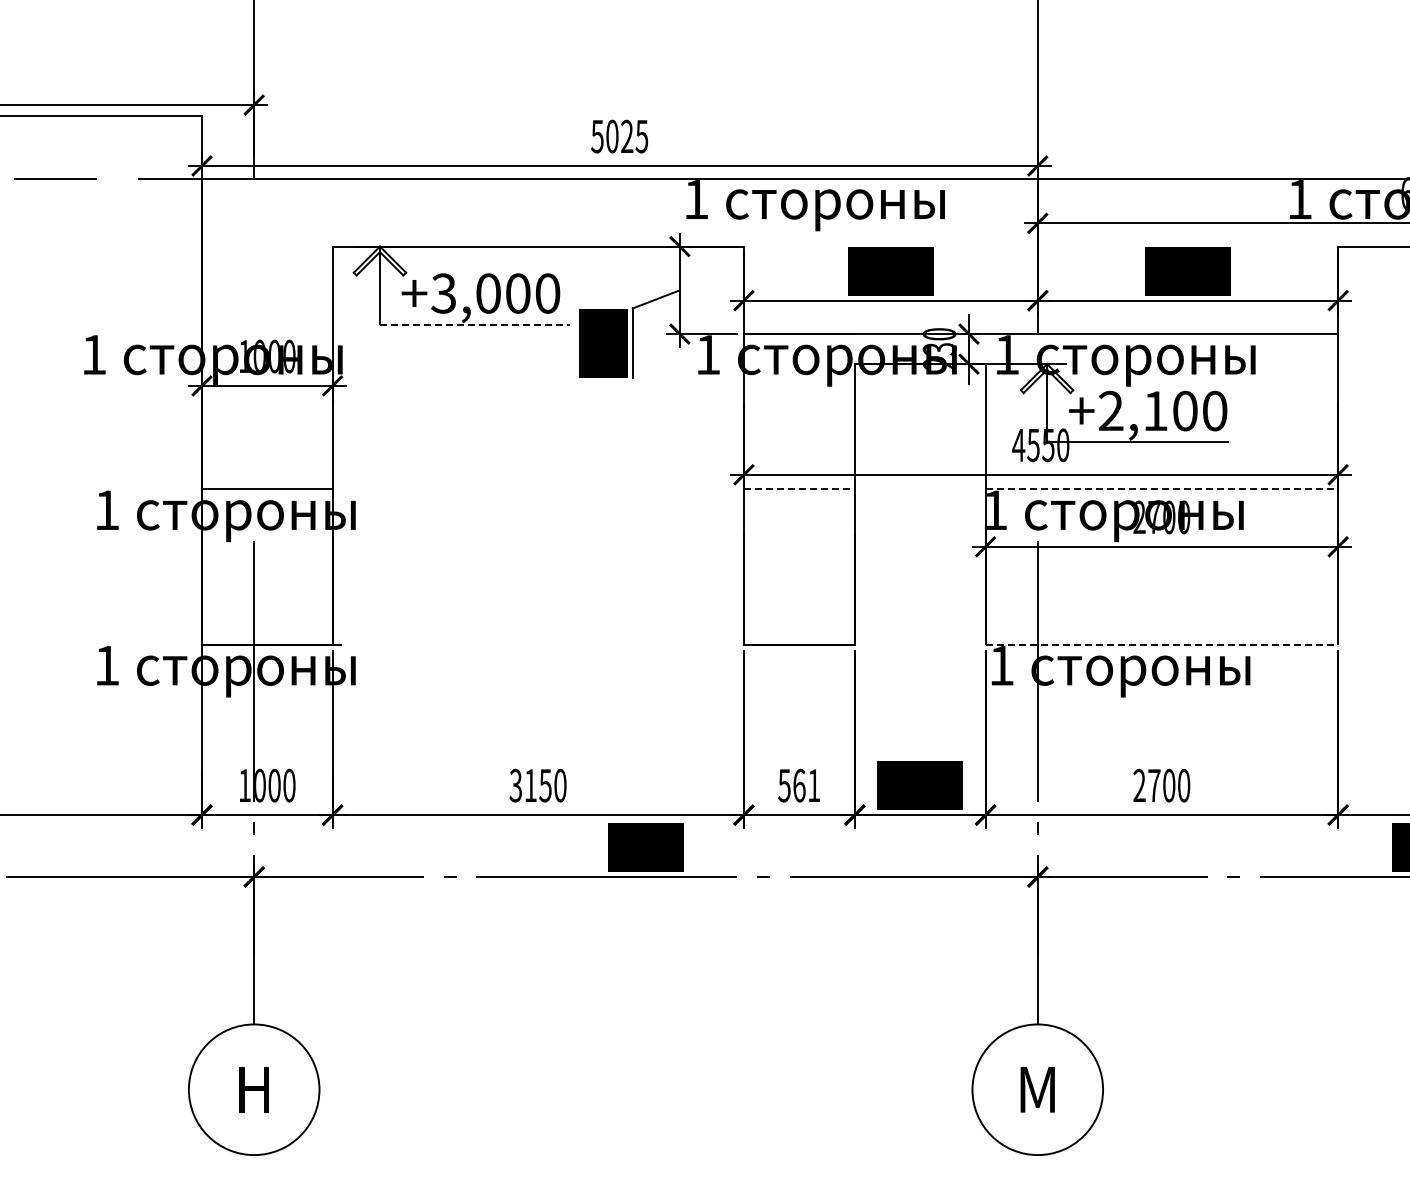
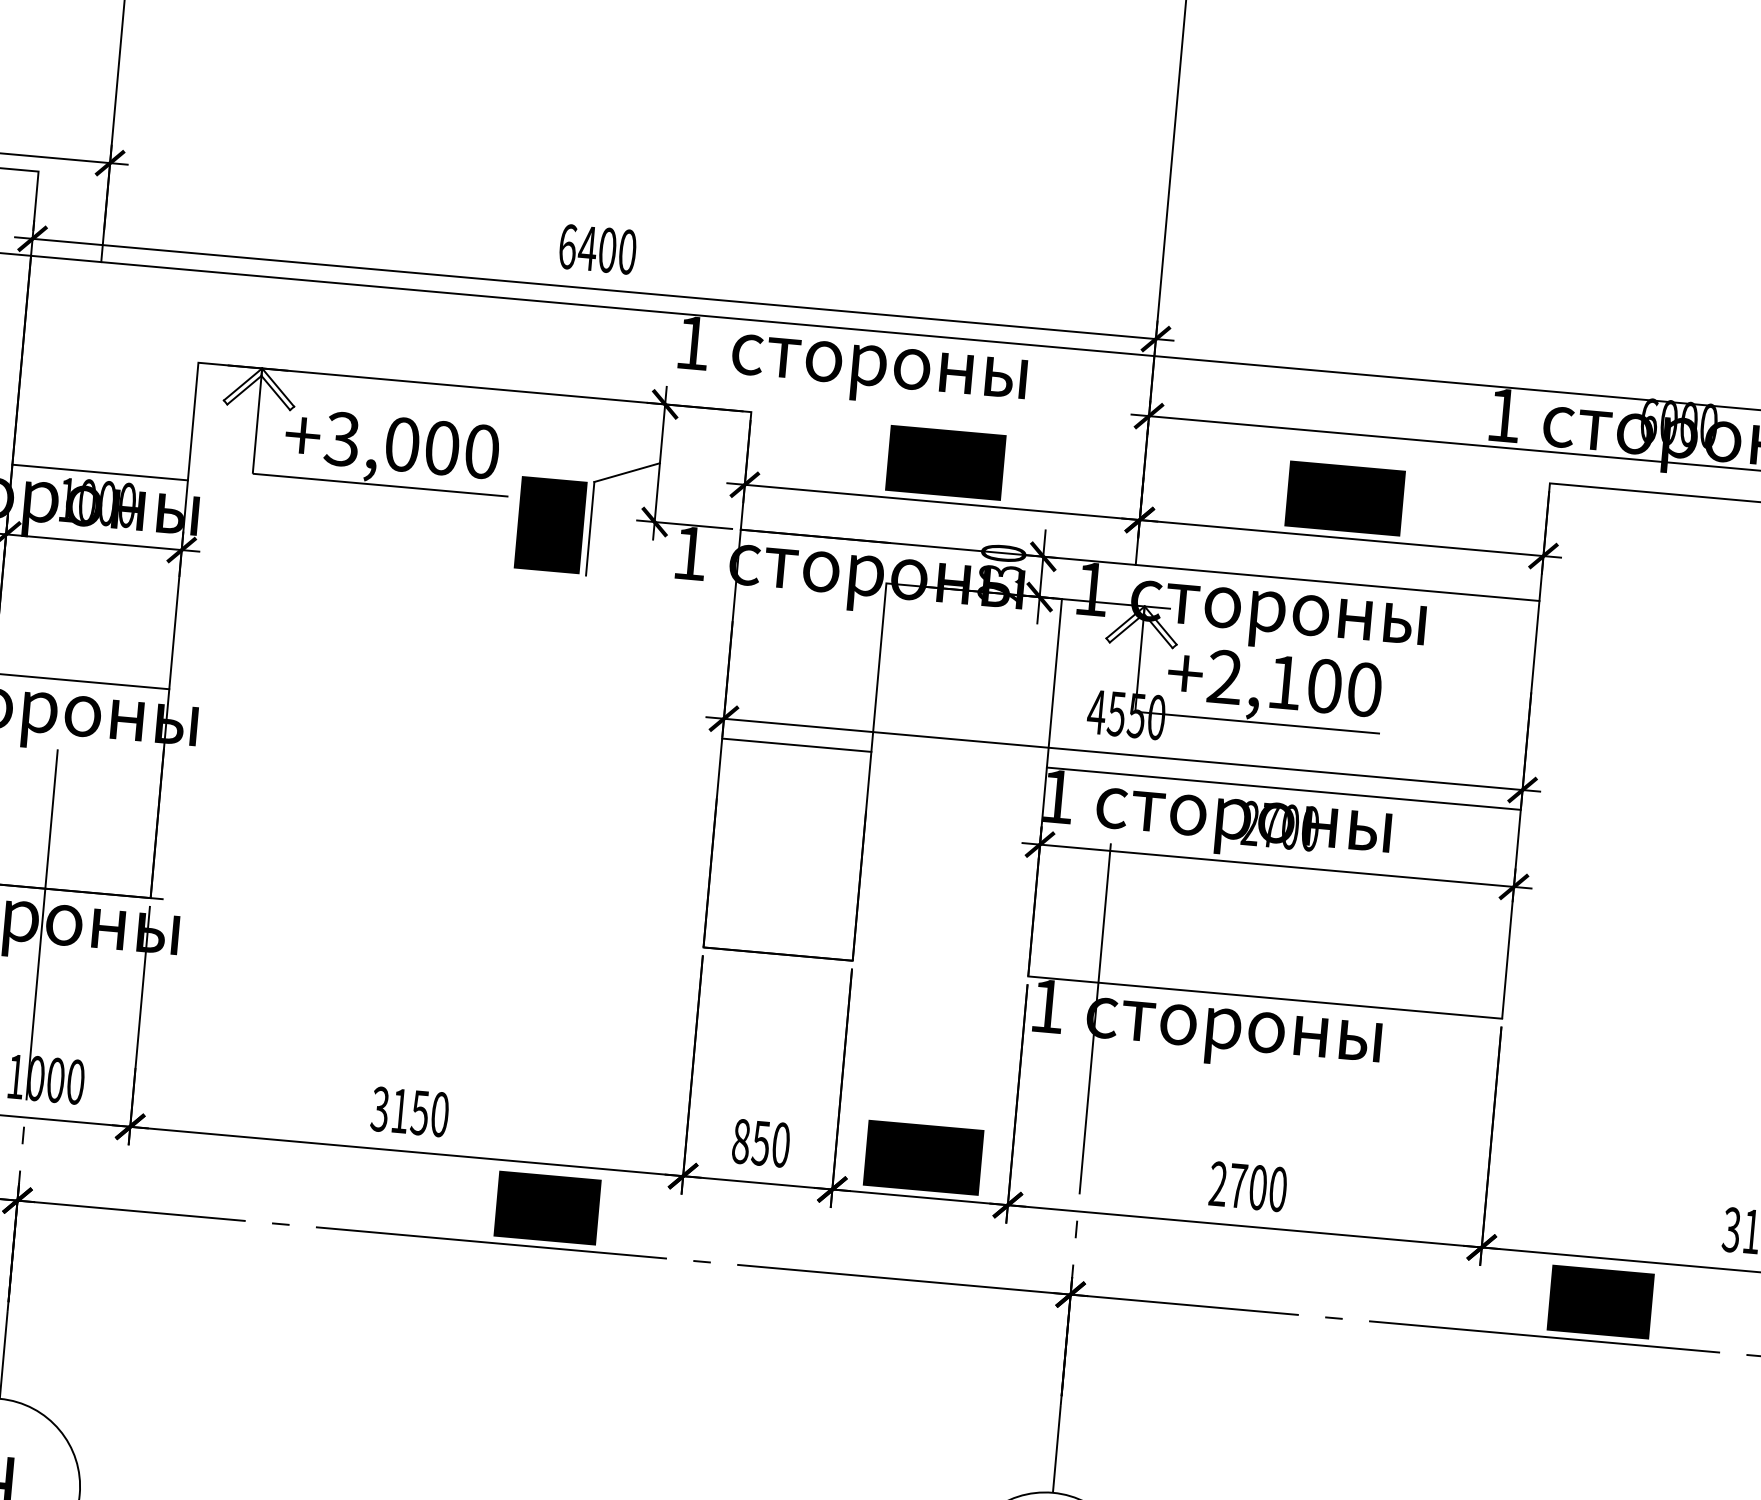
text: (619, 136) -> (597, 249), 5025 -> 6400
line: (475, 324) -> (381, 484), dashed -> solid
line: (266, 334) -> (99, 473), added
line: (799, 489) -> (796, 745), dashed -> solid
line: (1162, 489) -> (1284, 788), dashed -> solid
line: (1162, 644) -> (1266, 997), dashed -> solid
text: (799, 785) -> (761, 1143), 561 -> 850

